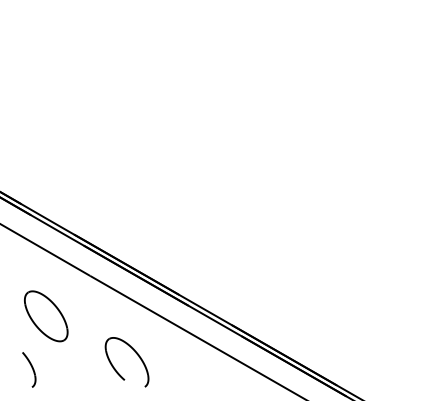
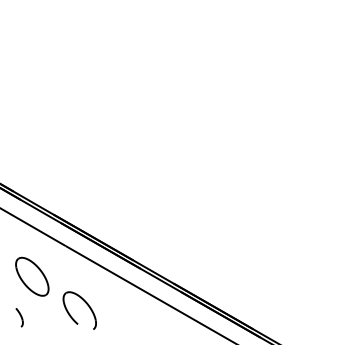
part: (134, 352) -> (85, 303), moved
part: (29, 369) -> (19, 317), size x0.7

